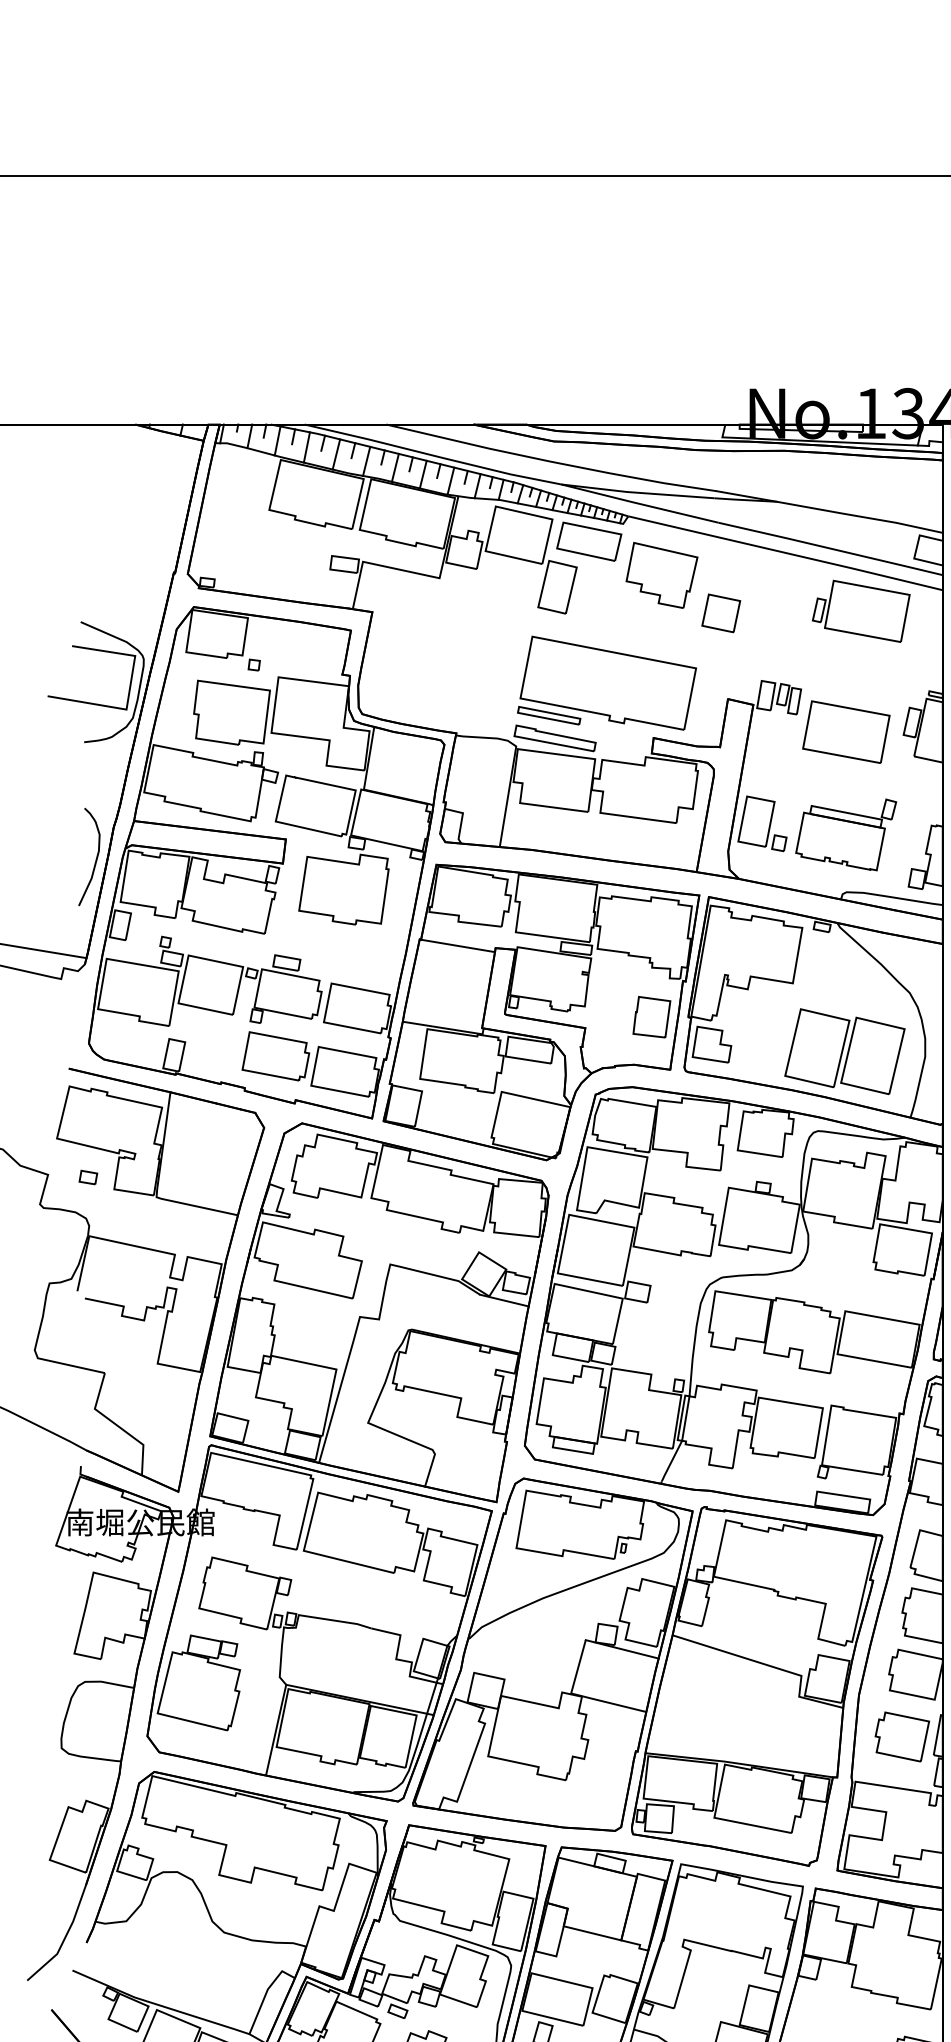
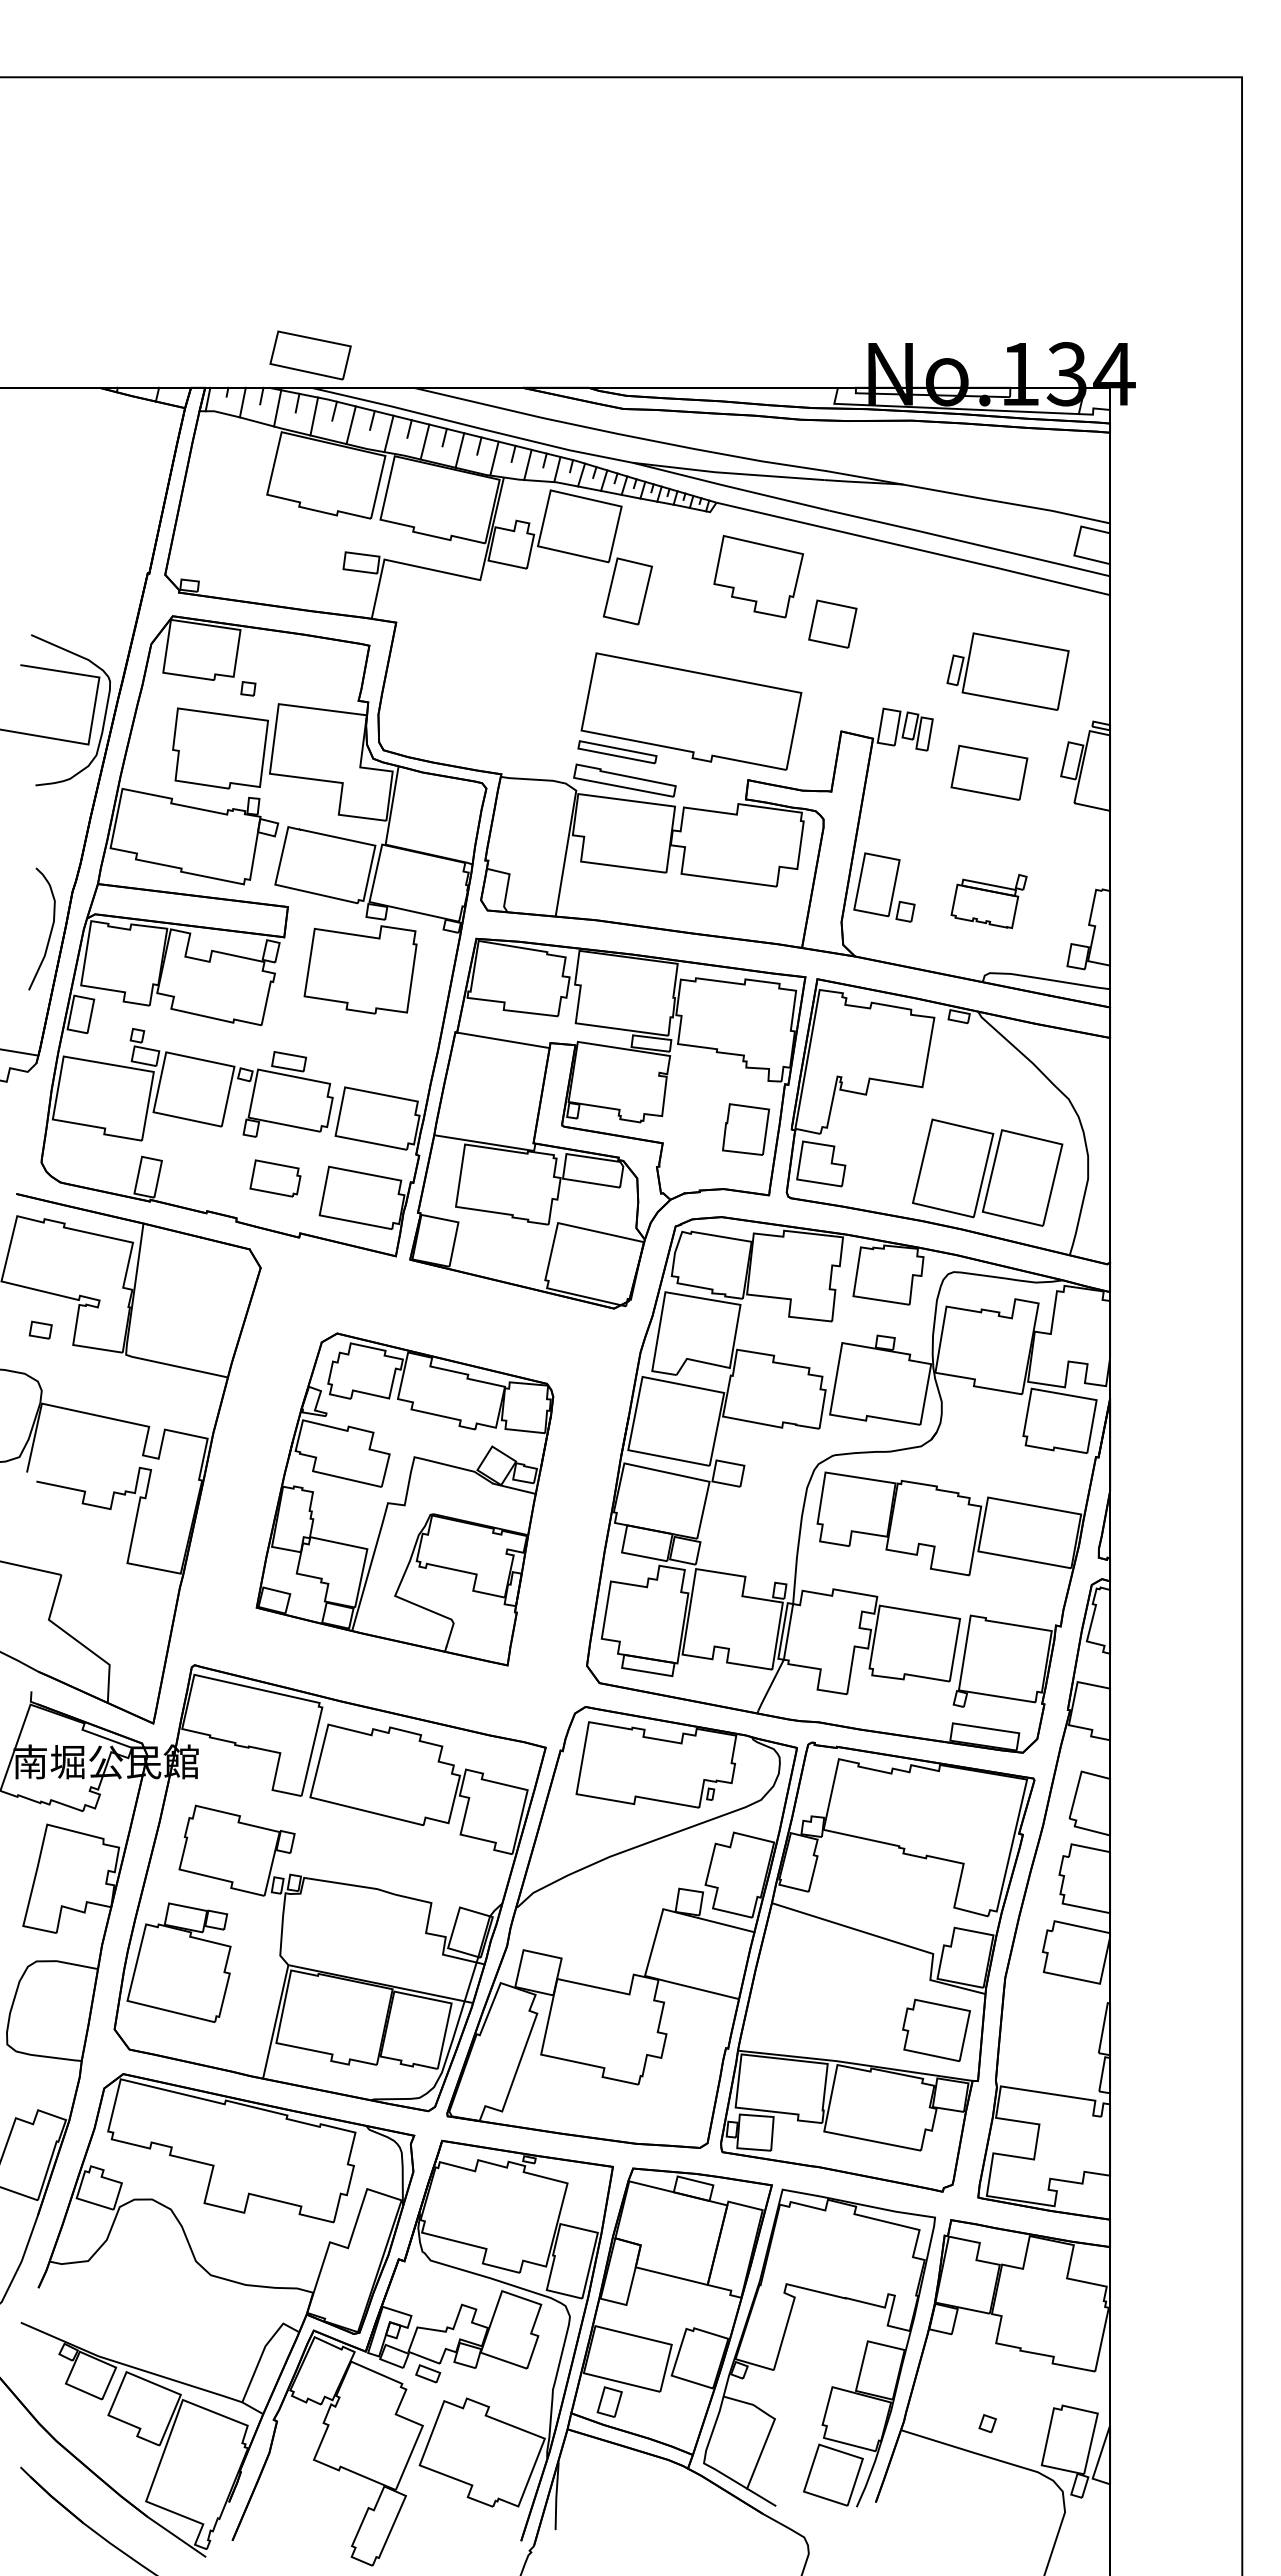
part: (589, 541) -> (310, 355), moved
part: (860, 611) -> (1007, 671), moved
part: (846, 731) -> (989, 772), size x0.7
part: (845, 834) -> (988, 901), size x0.6
part: (275, 1056) -> (275, 1178), size x0.6
part: (379, 1312) -> (404, 1499), size x0.7
part: (902, 1736) -> (936, 2029), moved

